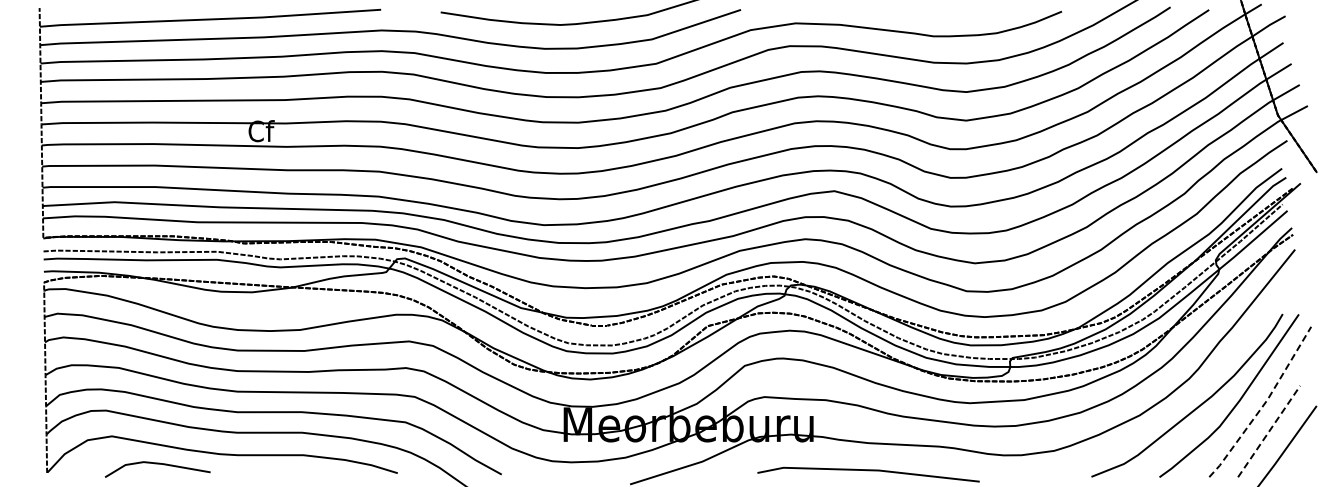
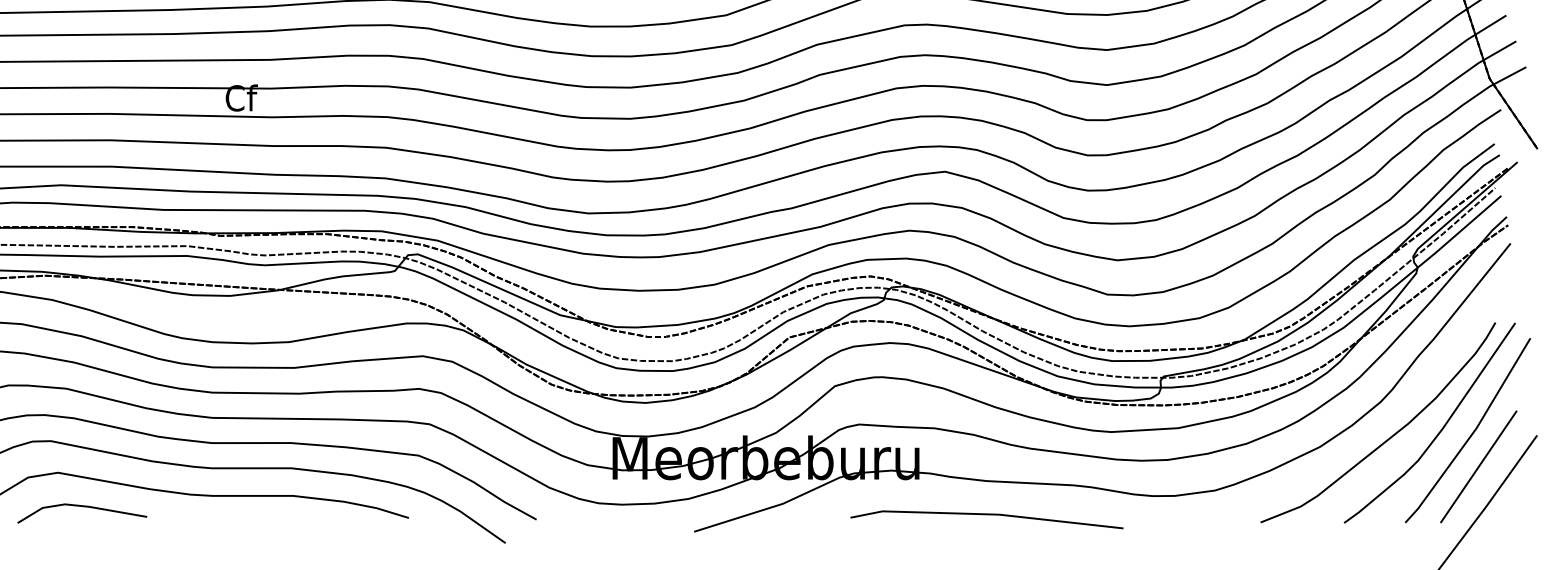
line: (1263, 404) -> (1471, 433), dashed -> solid
line: (1269, 431) -> (1479, 466), dashed -> solid
line: (157, 464) -> (81, 507), moved

